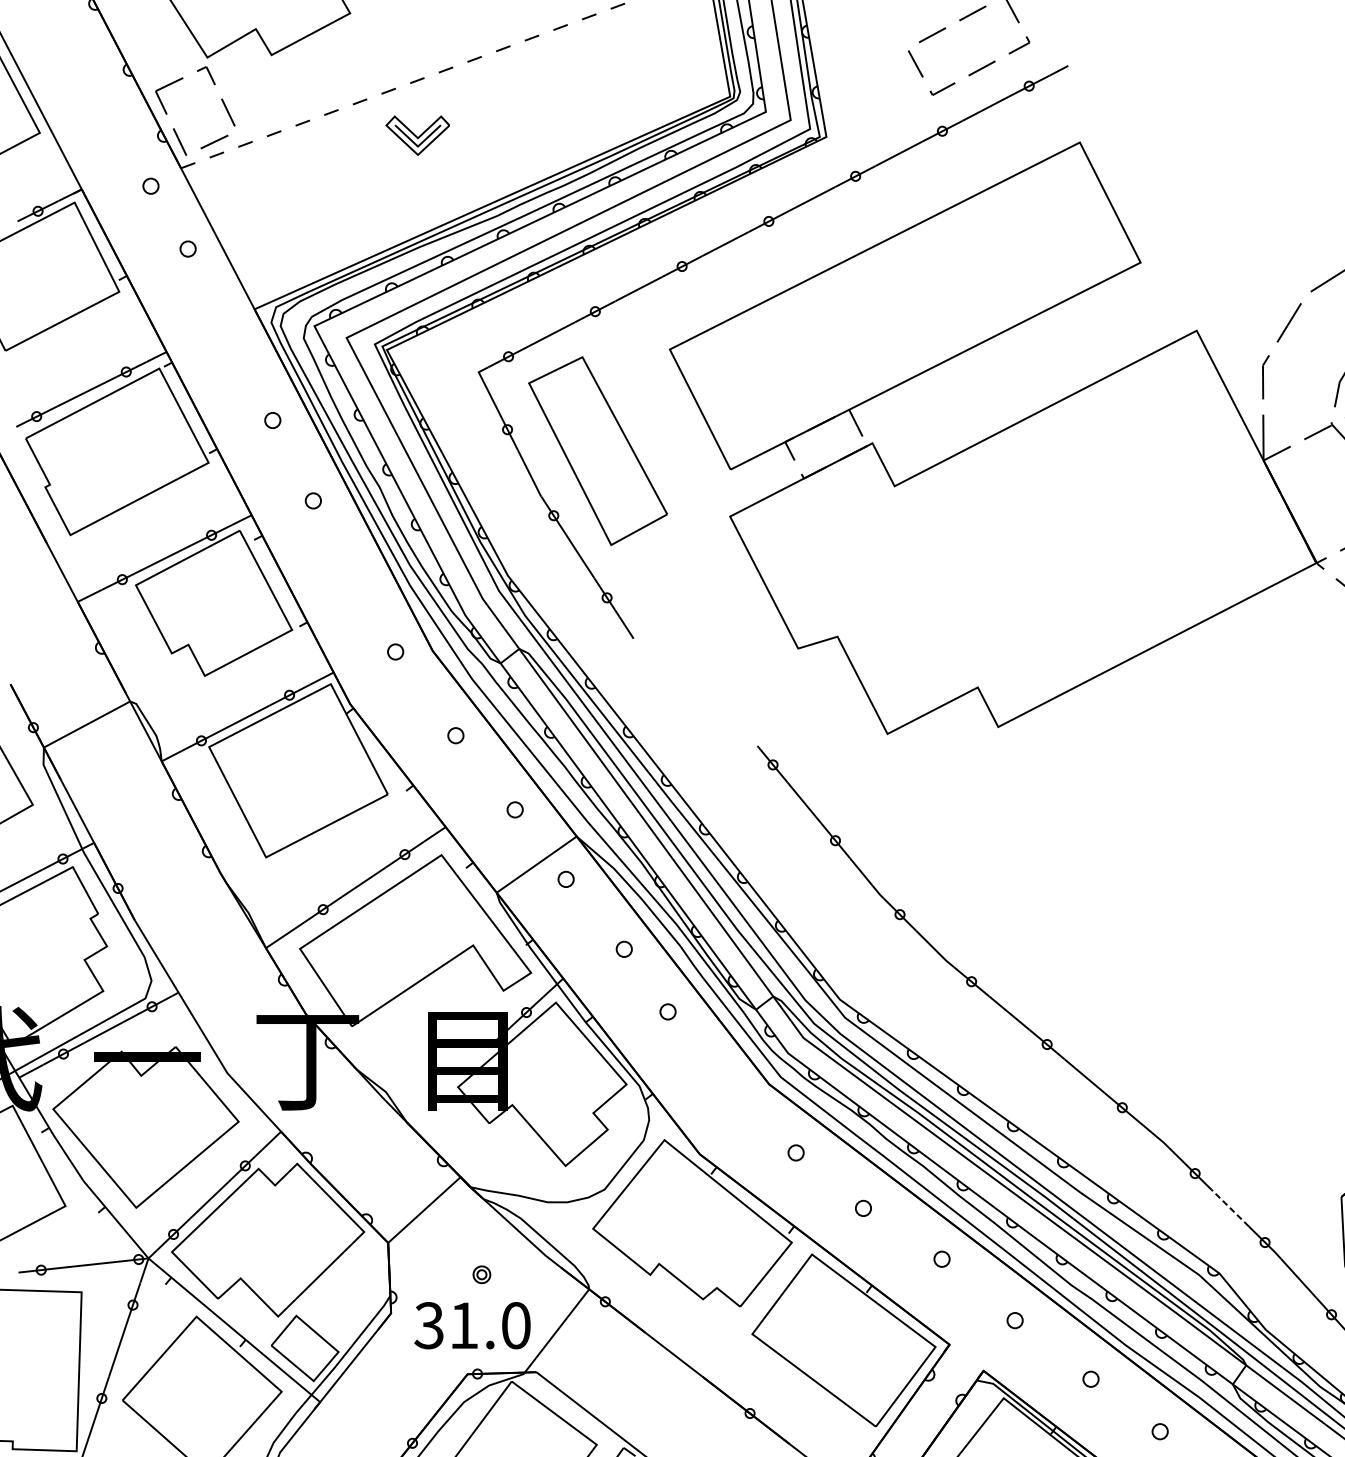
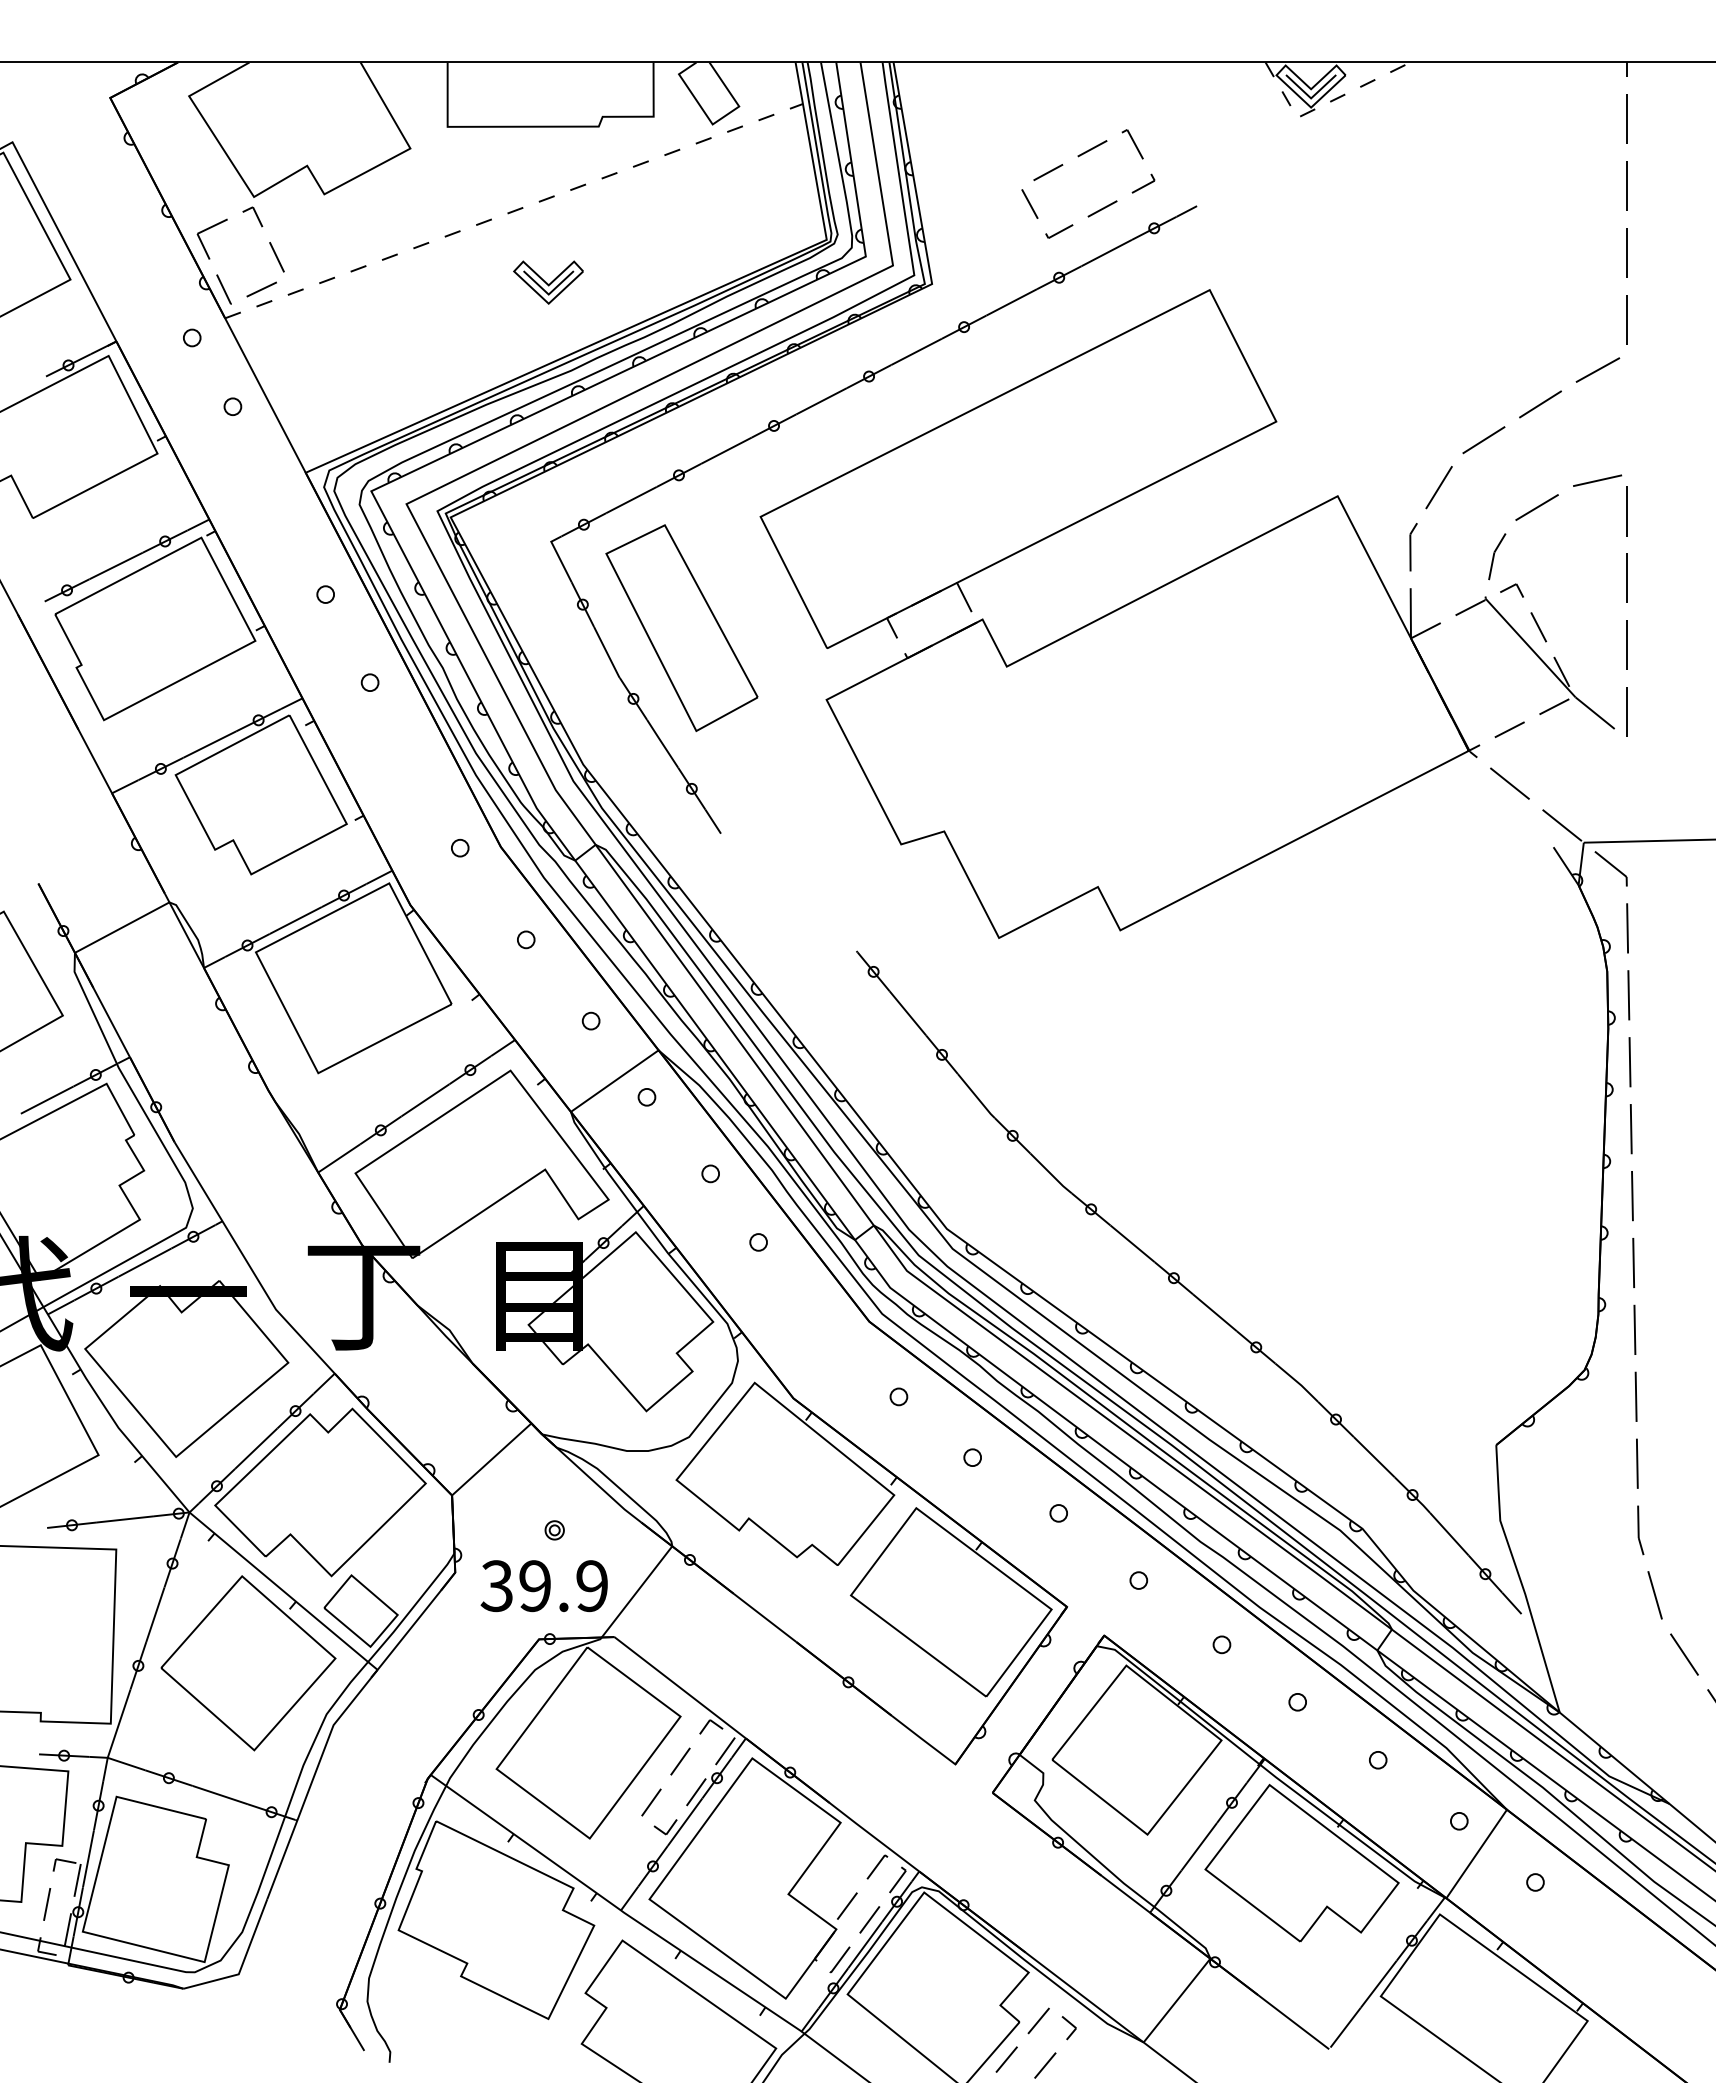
part: (417, 135) -> (548, 282), moved
line: (1230, 1208) -> (1374, 1457), dashed -> solid
text: (489, 1326) -> (563, 1586), 31.0 -> 39.9

